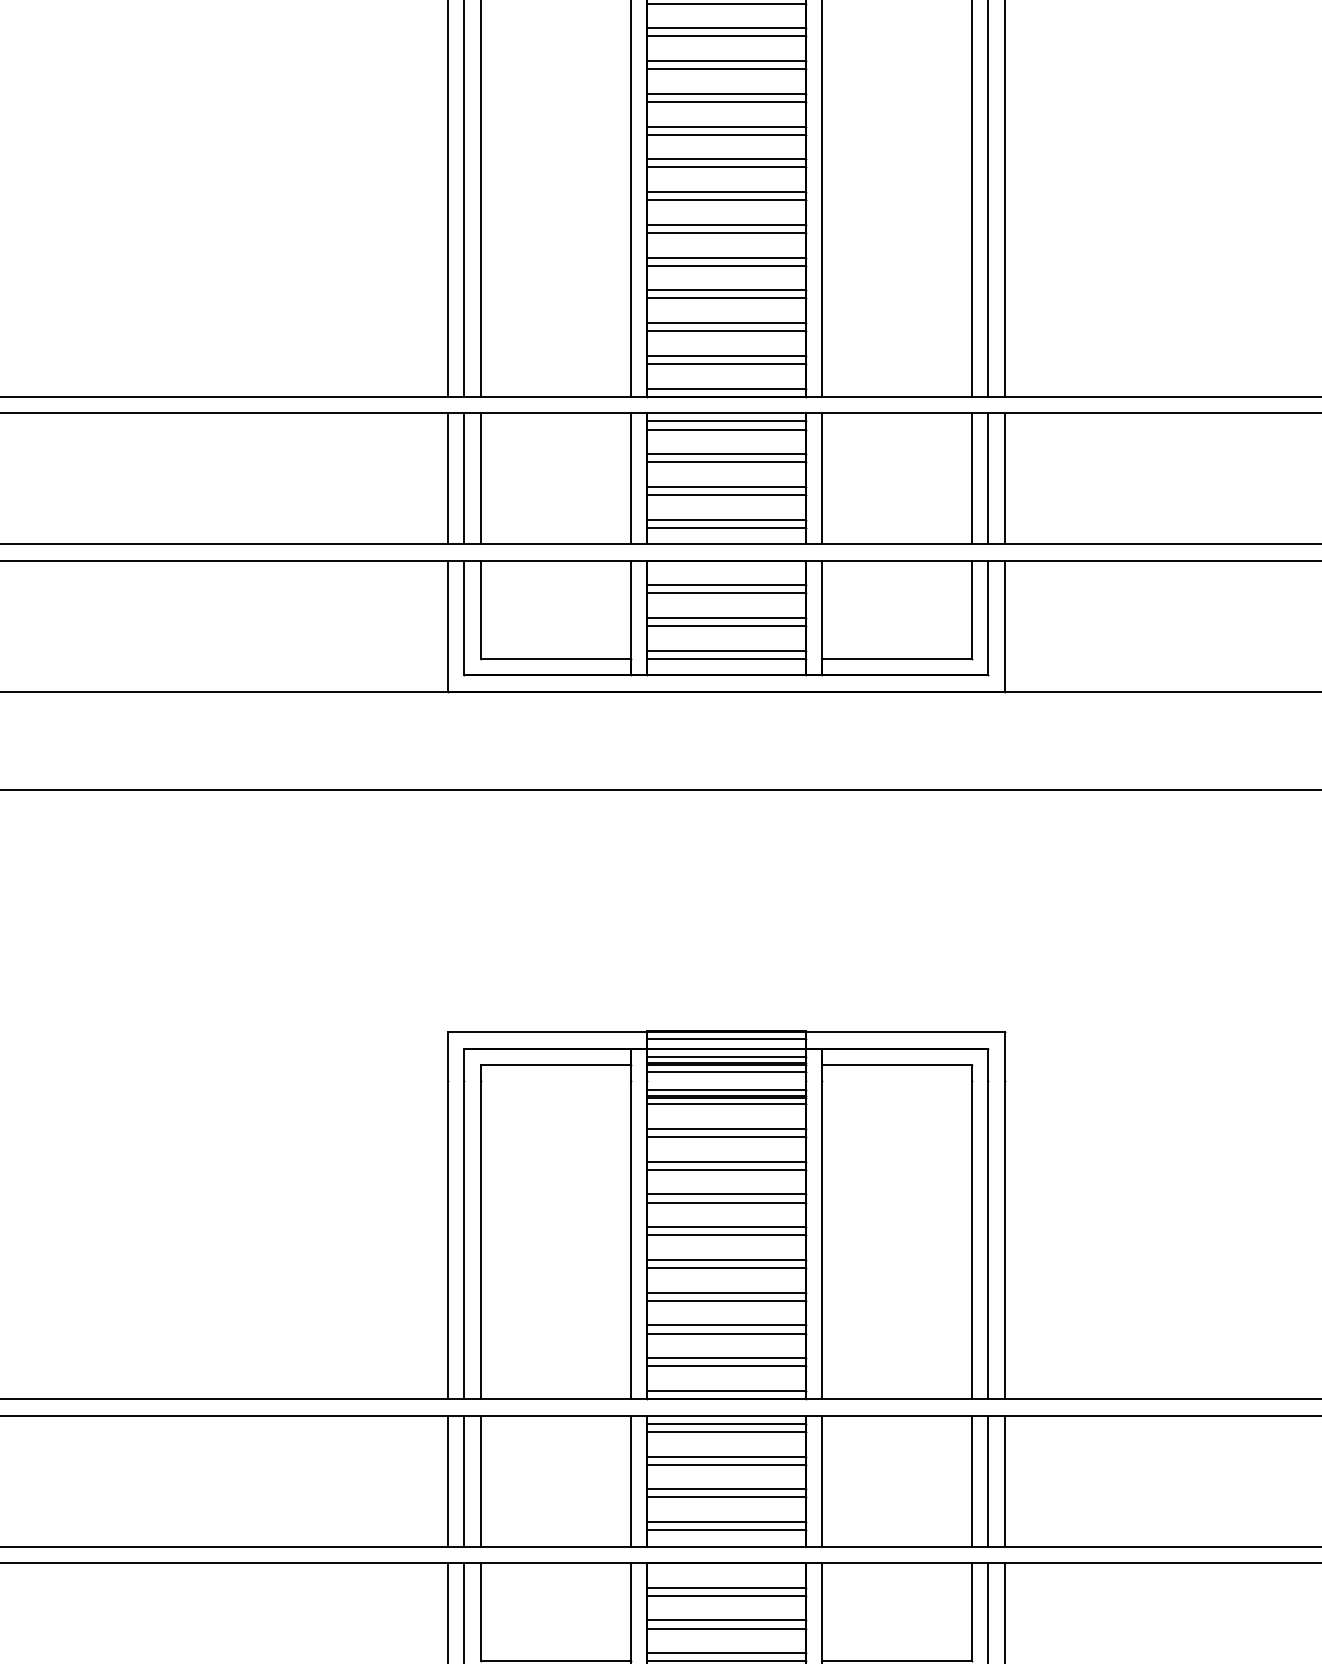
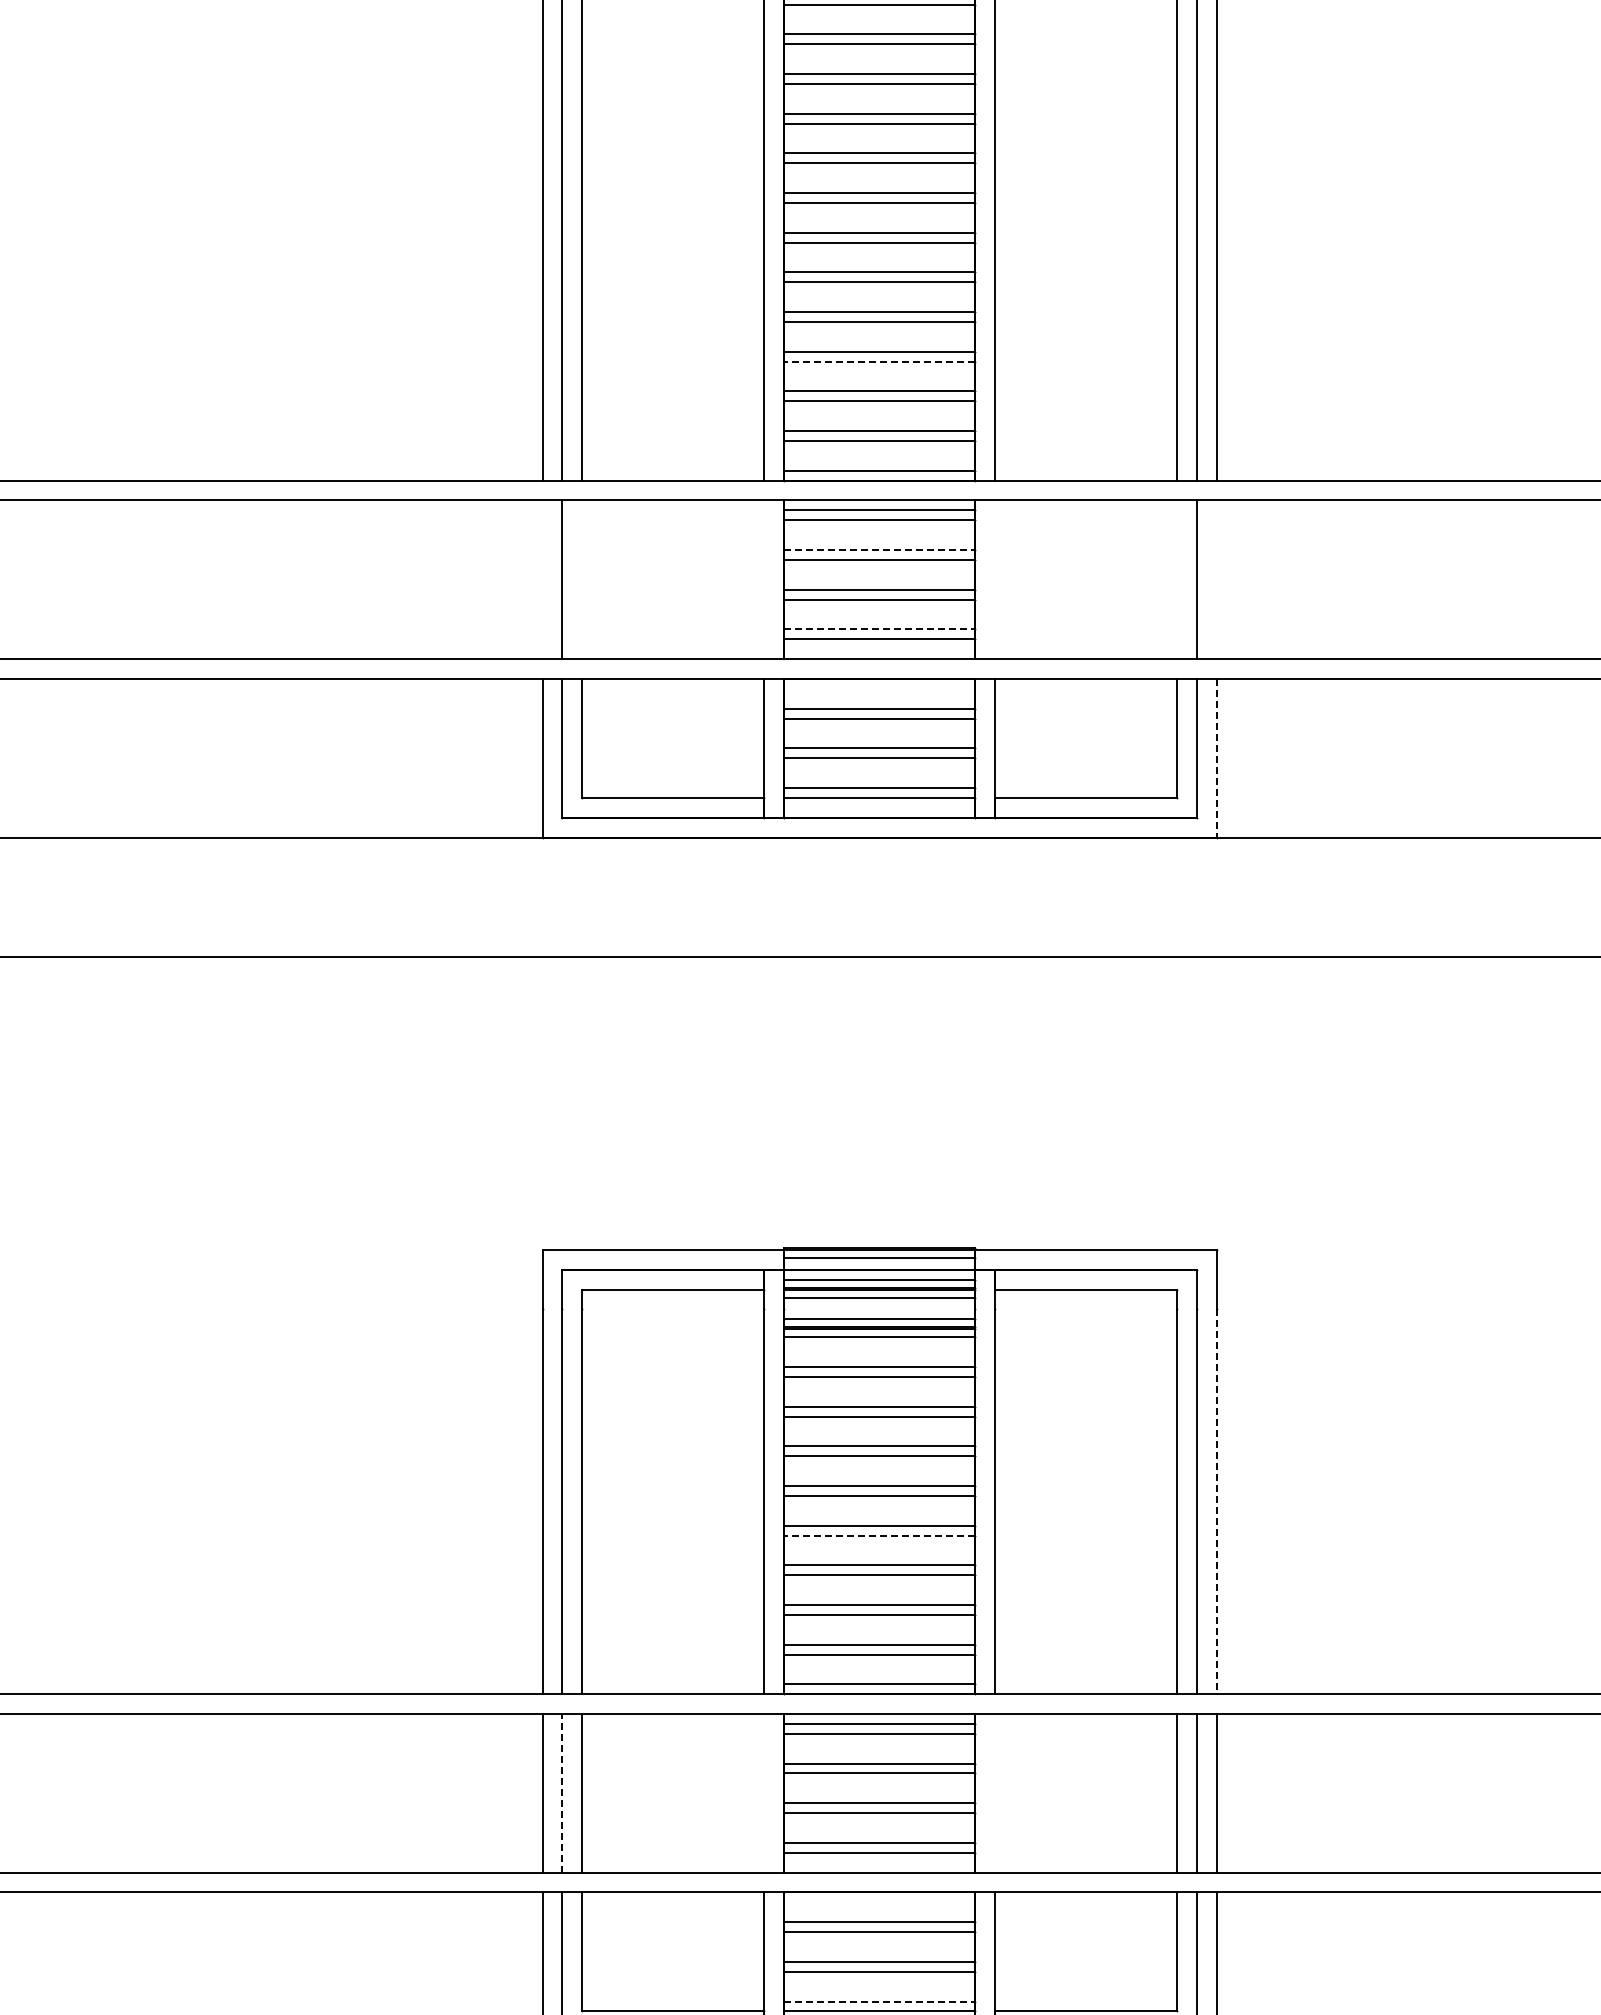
line: (726, 298) -> (879, 361), solid -> dashed
line: (726, 453) -> (879, 549), solid -> dashed
line: (447, 478) -> (542, 579), removed
line: (480, 478) -> (582, 579), removed
line: (630, 478) -> (763, 579), removed
line: (822, 478) -> (995, 579), removed
line: (972, 478) -> (1177, 579), removed
line: (1004, 478) -> (1216, 579), removed
line: (726, 519) -> (879, 629), solid -> dashed
line: (1004, 626) -> (1216, 758), solid -> dashed
line: (1004, 1240) -> (1216, 1502), solid -> dashed
line: (726, 1268) -> (879, 1535), solid -> dashed
line: (464, 1480) -> (562, 1792), solid -> dashed
line: (630, 1481) -> (763, 1793), removed
line: (822, 1481) -> (995, 1793), removed
line: (726, 1653) -> (879, 2001), solid -> dashed

